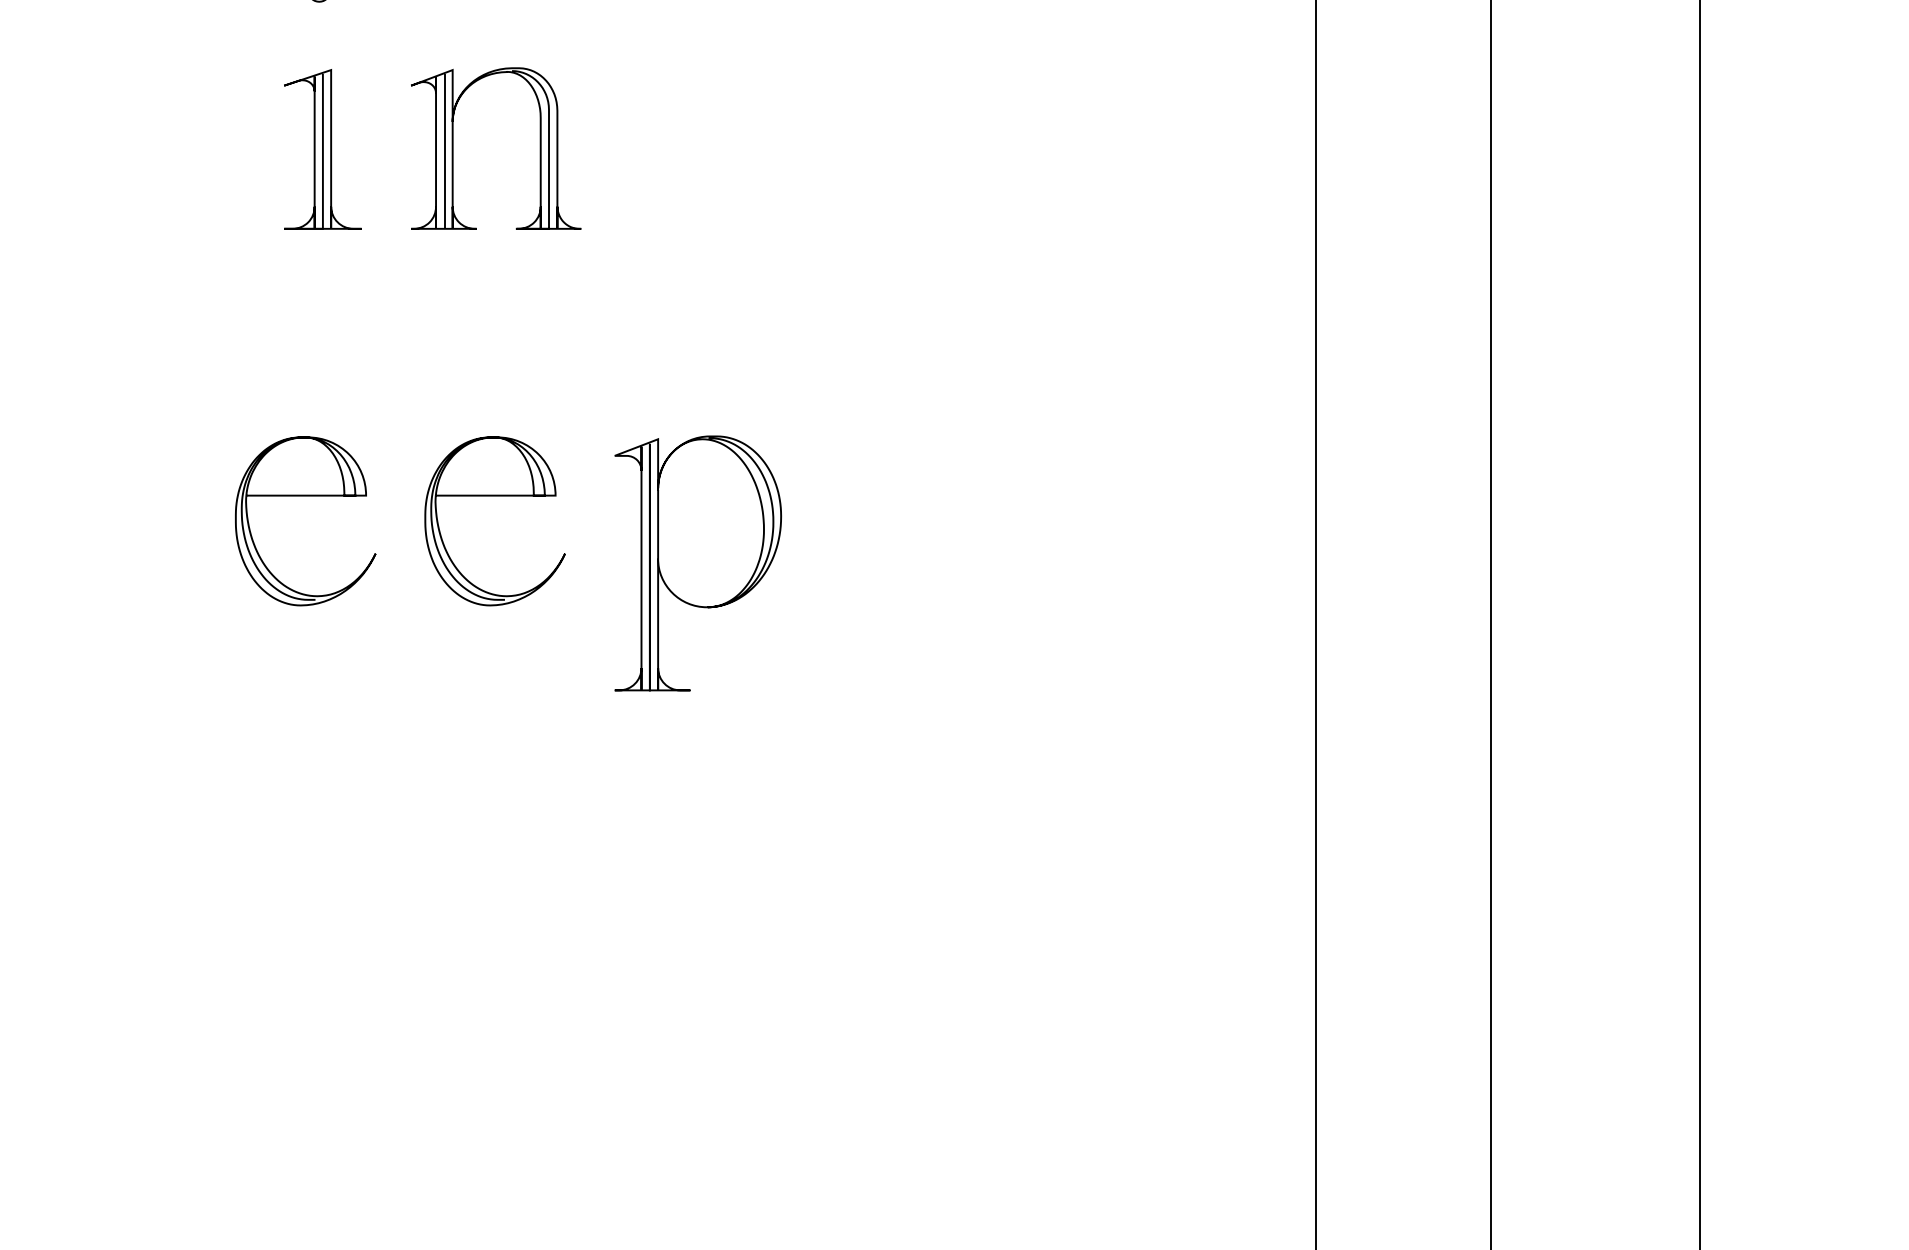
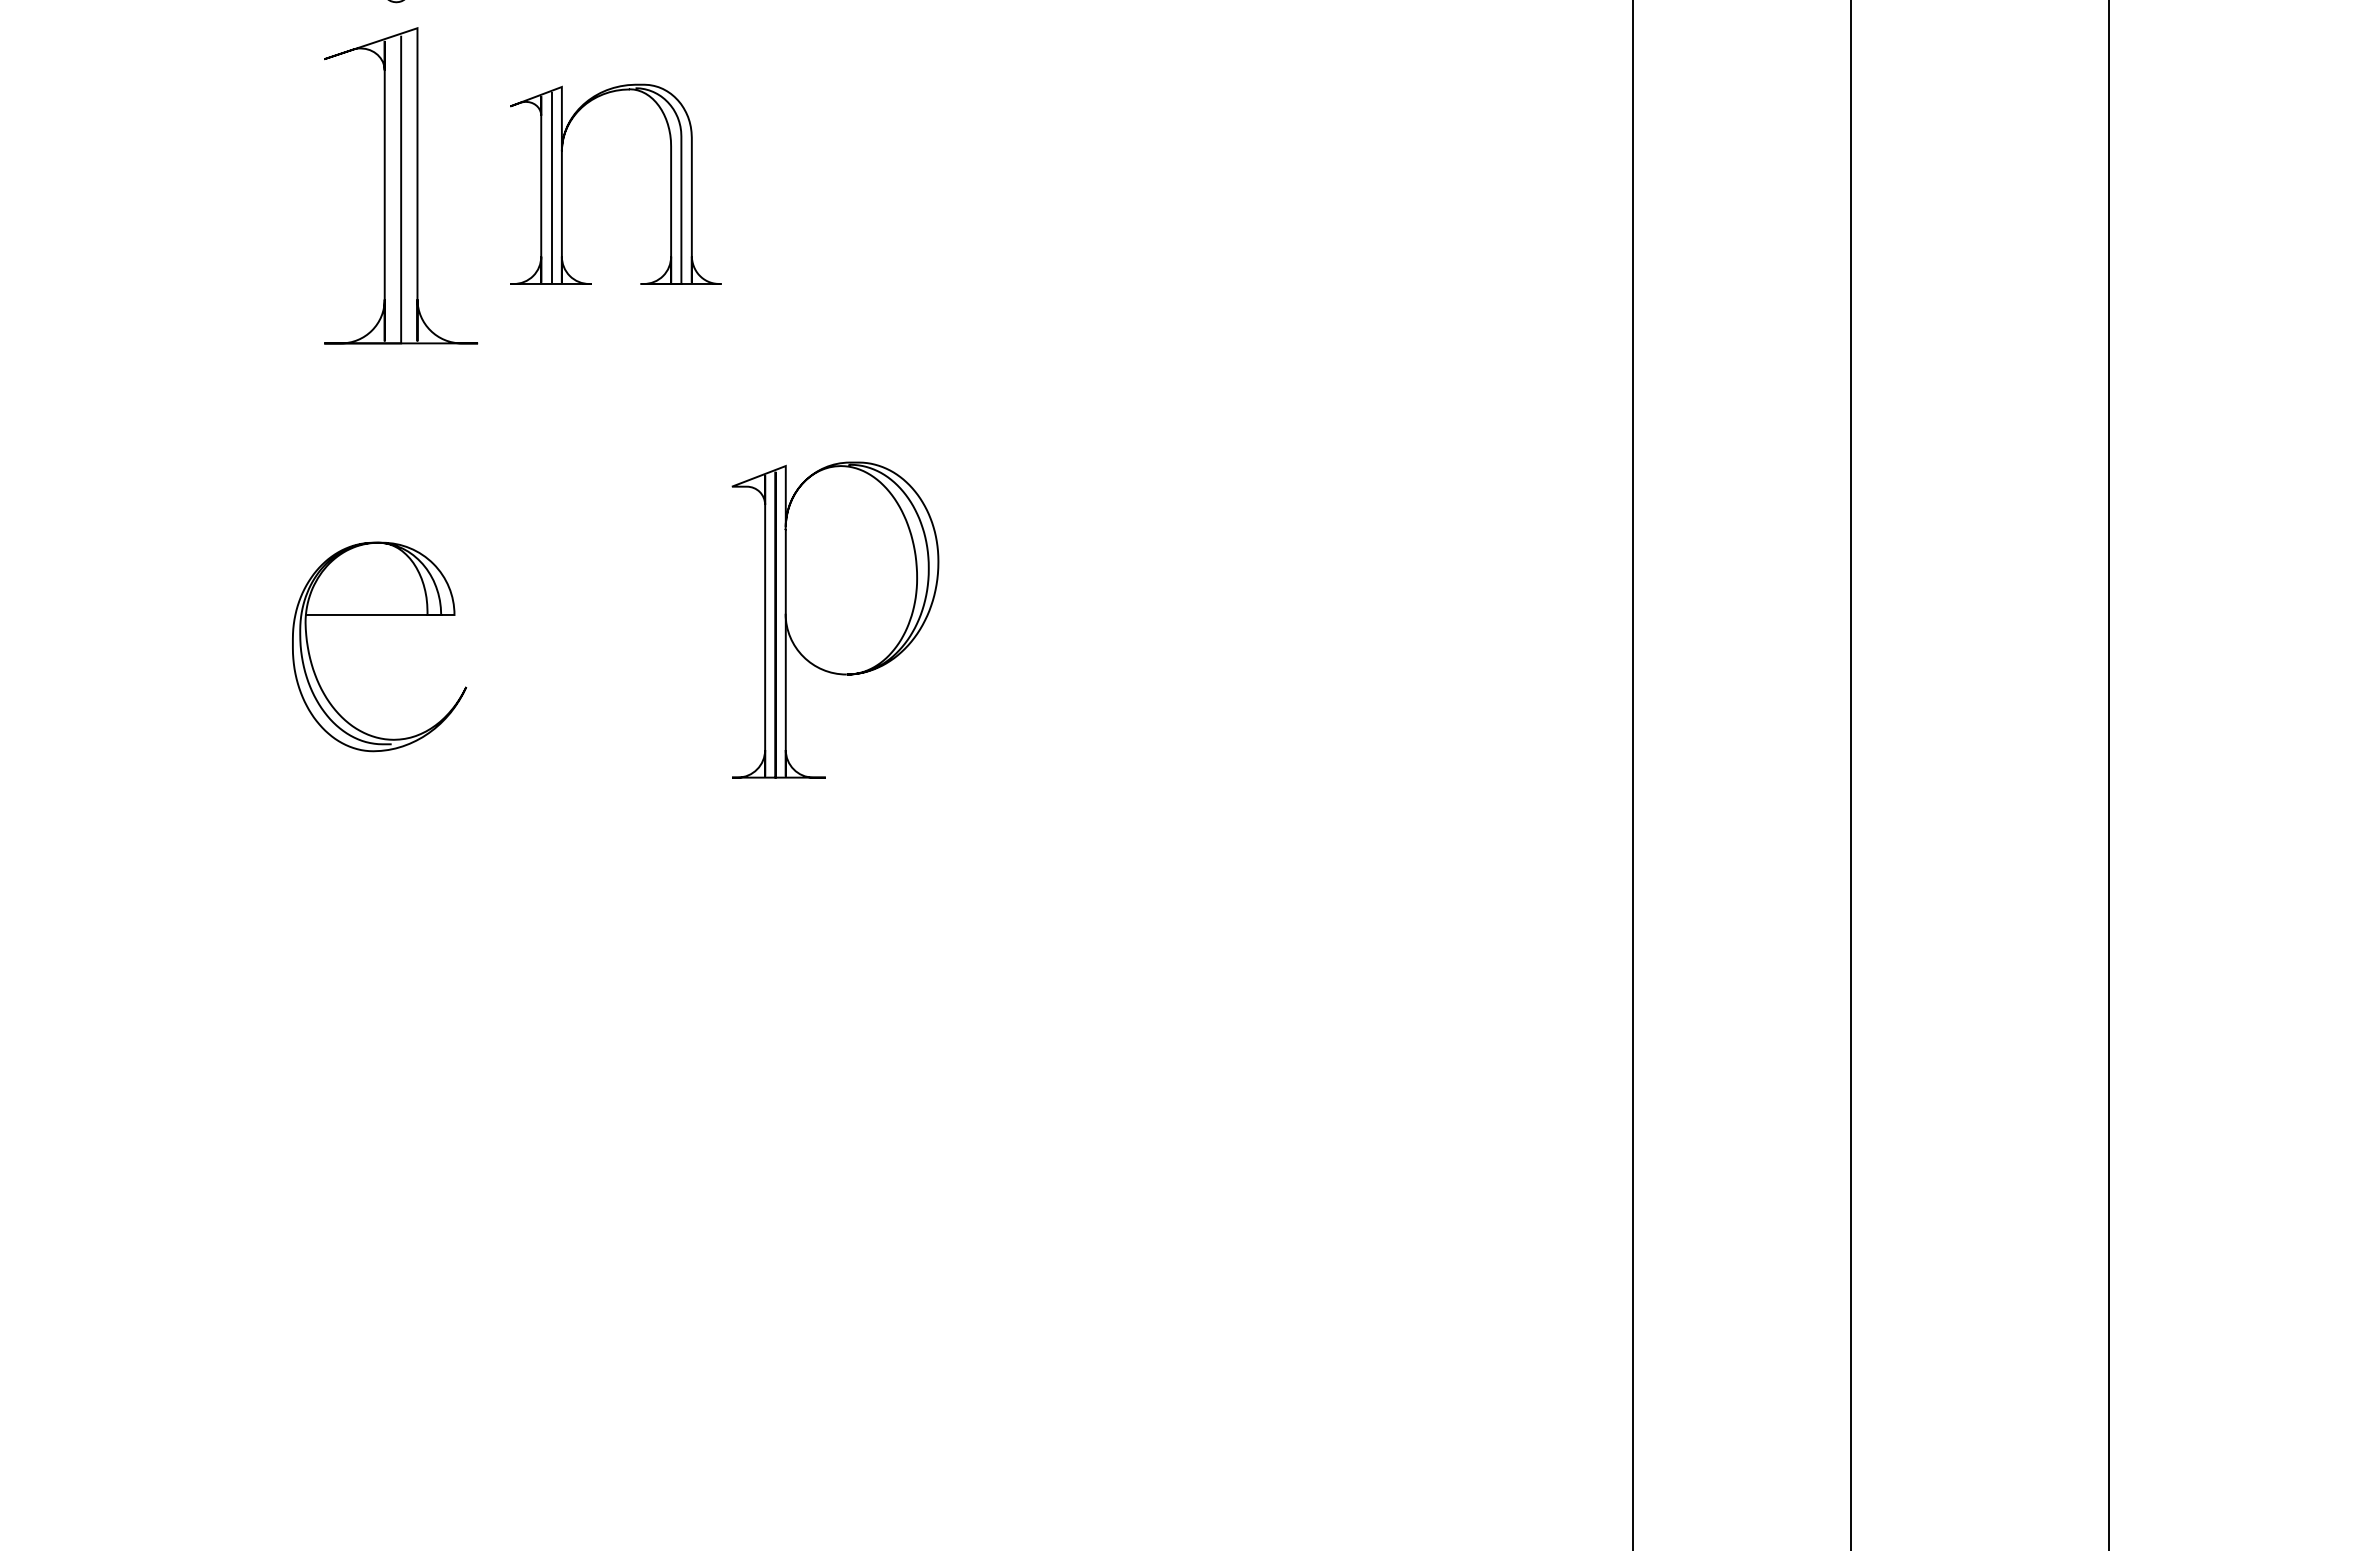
part: (322, 148) -> (400, 184), size x1.6
curve: (495, 496) -> (614, 615), removed
part: (698, 562) -> (835, 619), moved

